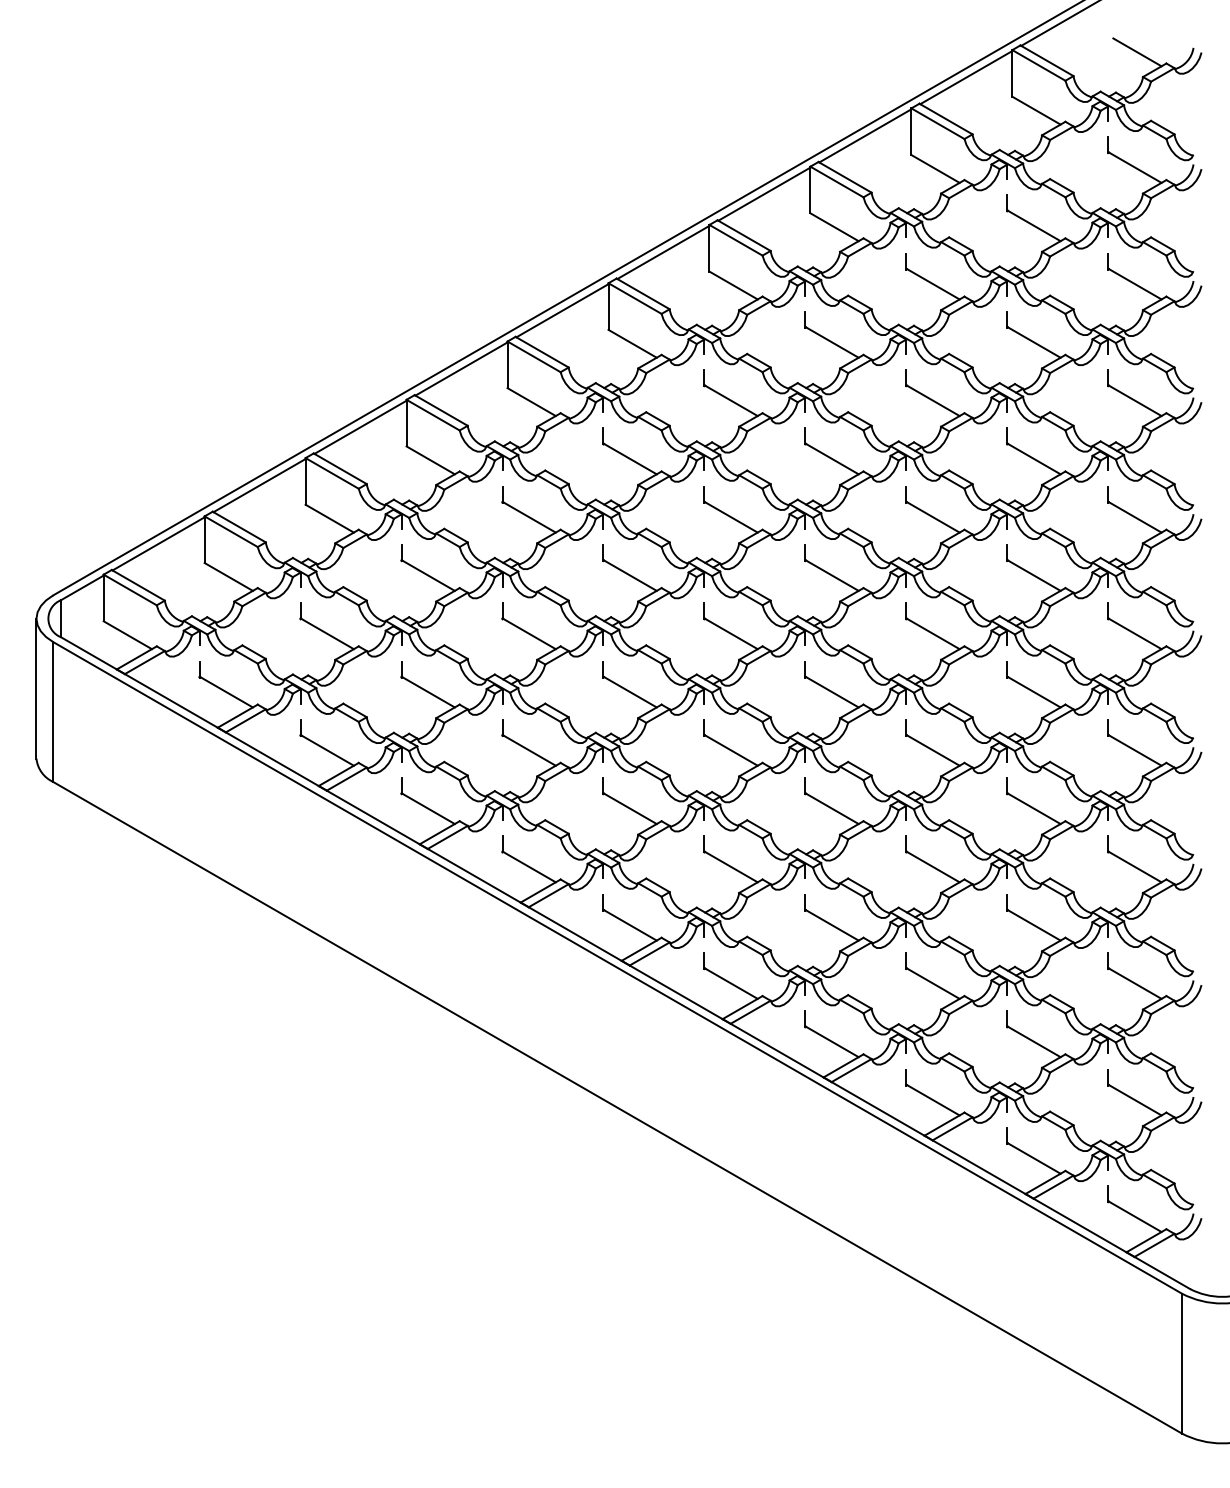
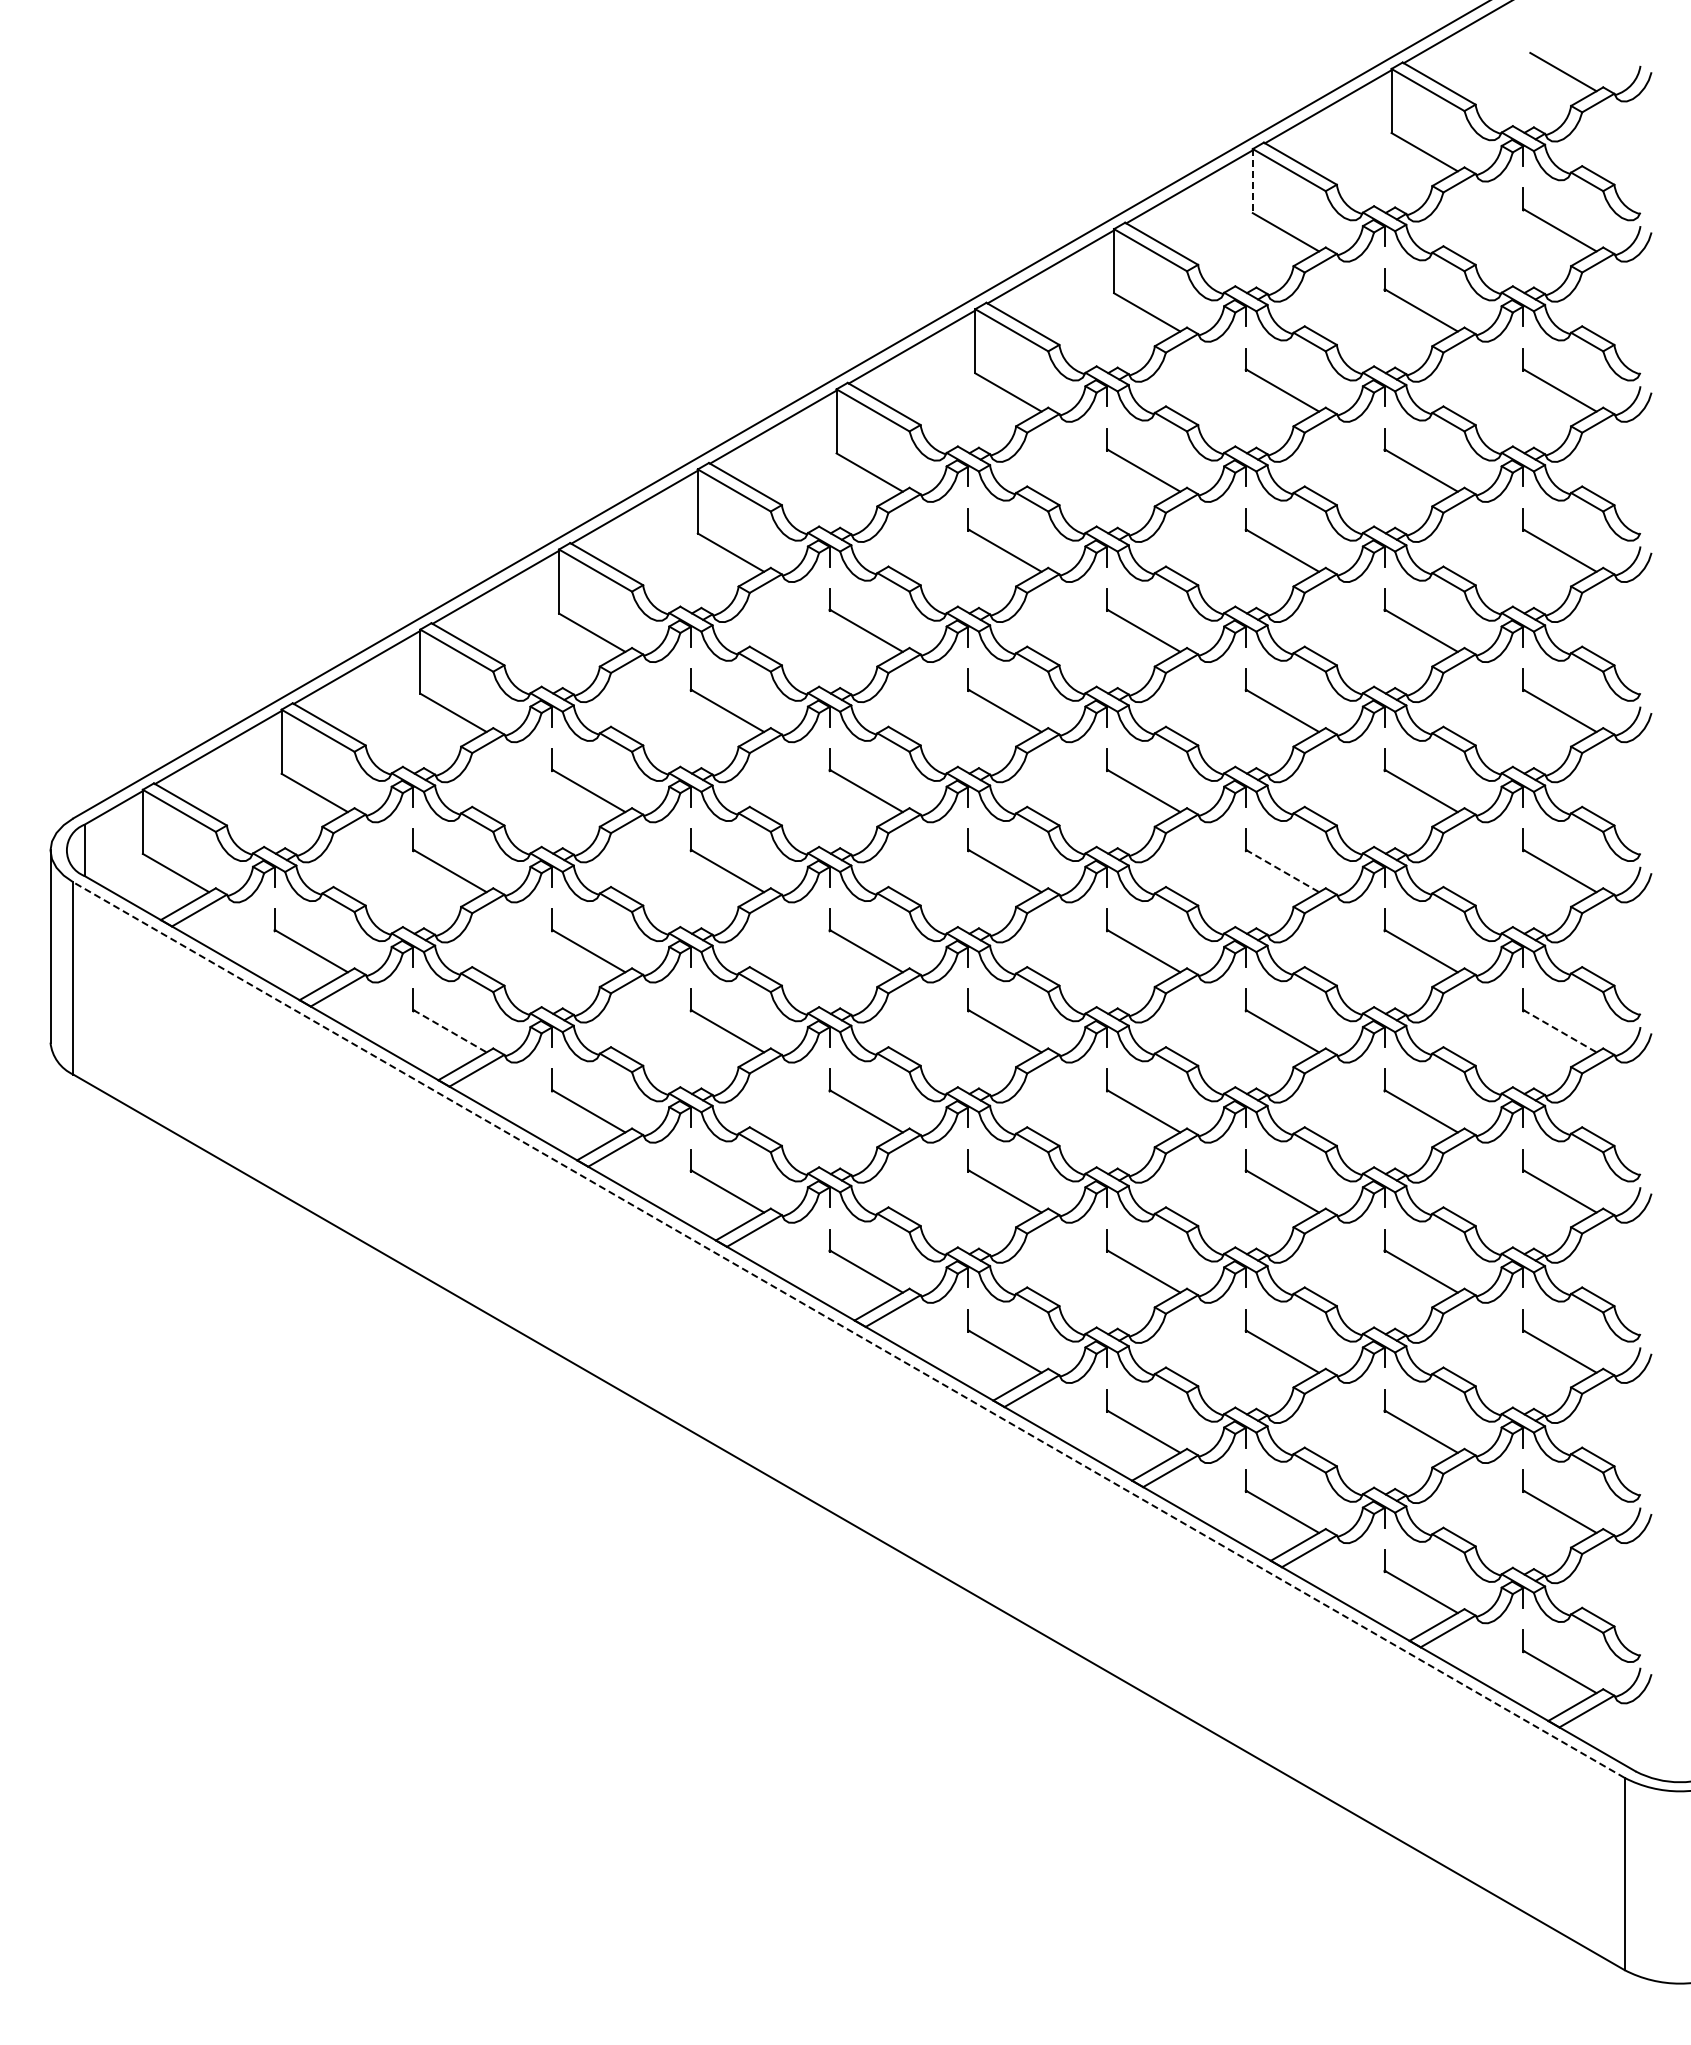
line: (911, 132) -> (1252, 181), solid -> dashed
line: (933, 634) -> (1282, 871), solid -> dashed
line: (327, 750) -> (450, 1031), solid -> dashed
line: (1135, 750) -> (1560, 1031), solid -> dashed
line: (617, 968) -> (849, 1330), solid -> dashed

